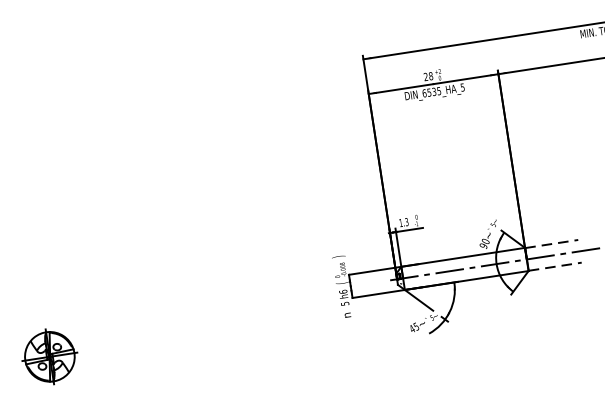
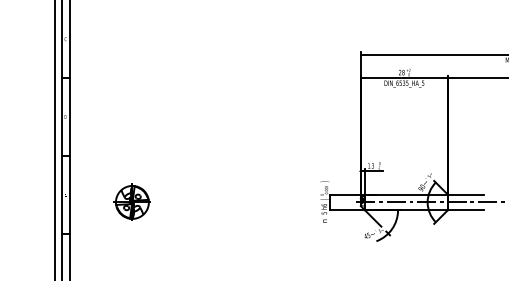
line: (551, 243) -> (465, 194), dashed -> solid
line: (554, 267) -> (465, 210), dashed -> solid
part: (48, 355) -> (131, 201), moved

